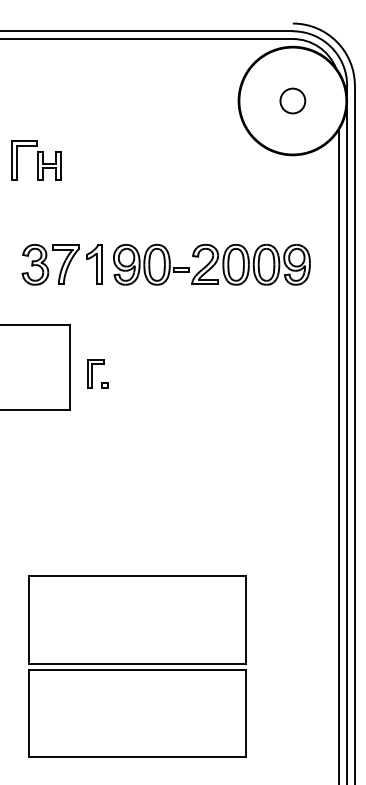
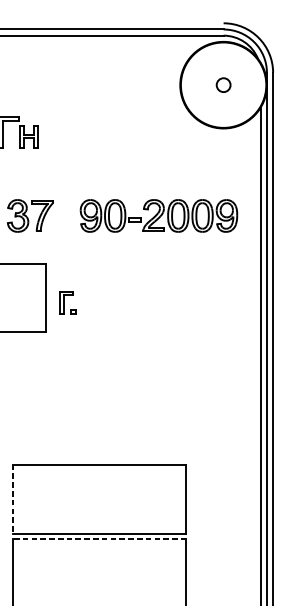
circle: (292, 100) -> (223, 84), size x0.7
part: (94, 264) -> (65, 215), removed
line: (28, 619) -> (12, 499), solid -> dashed
line: (137, 669) -> (99, 539), solid -> dashed

